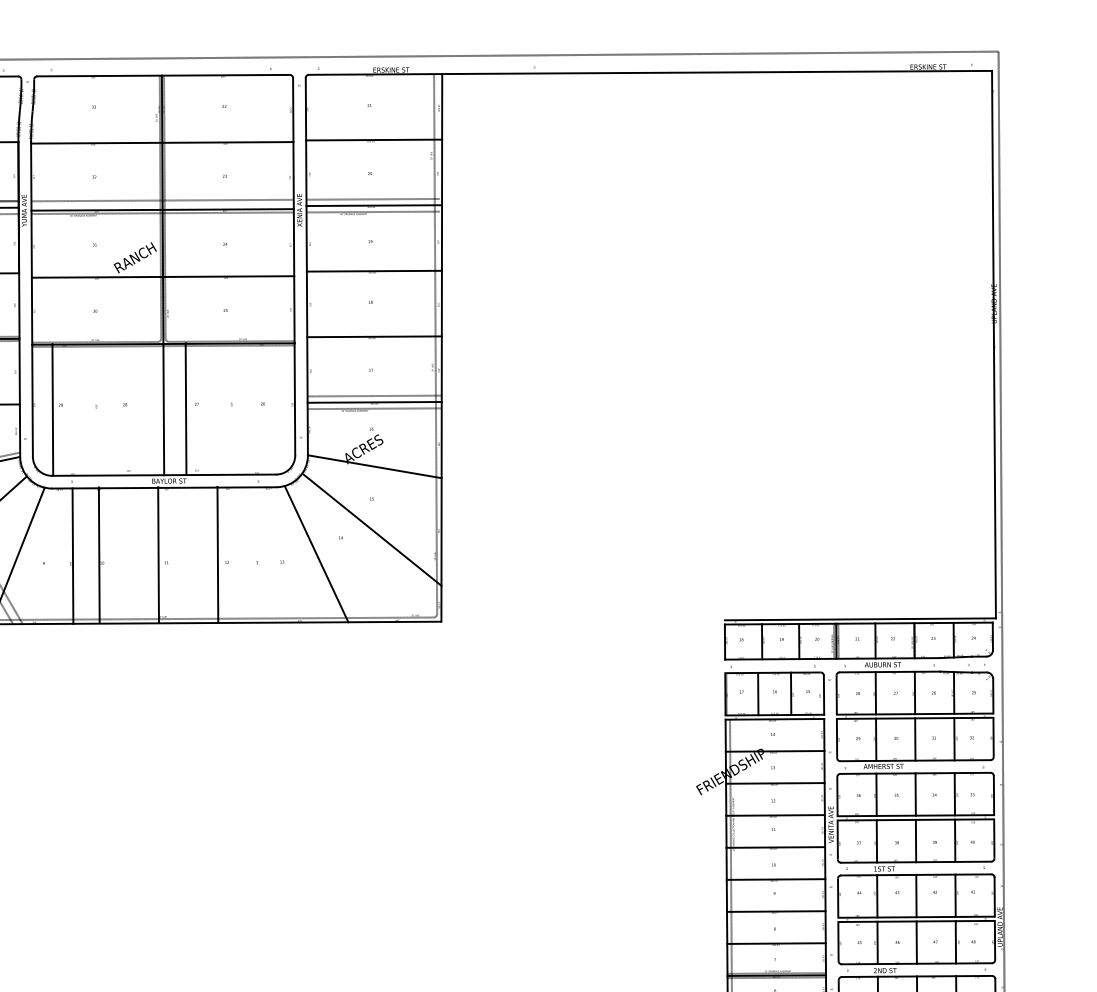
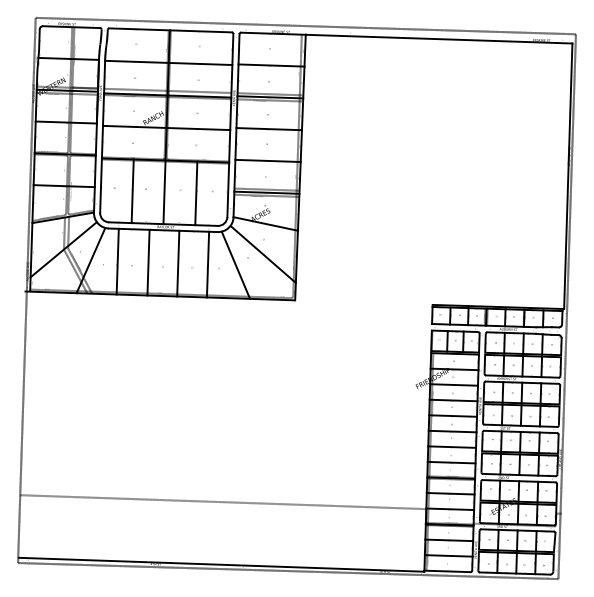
line: (186, 409) -> (196, 193), moved
line: (52, 410) -> (132, 191), moved
line: (99, 554) -> (148, 262), moved
line: (159, 554) -> (178, 263), moved
line: (216, 554) -> (207, 264), moved

